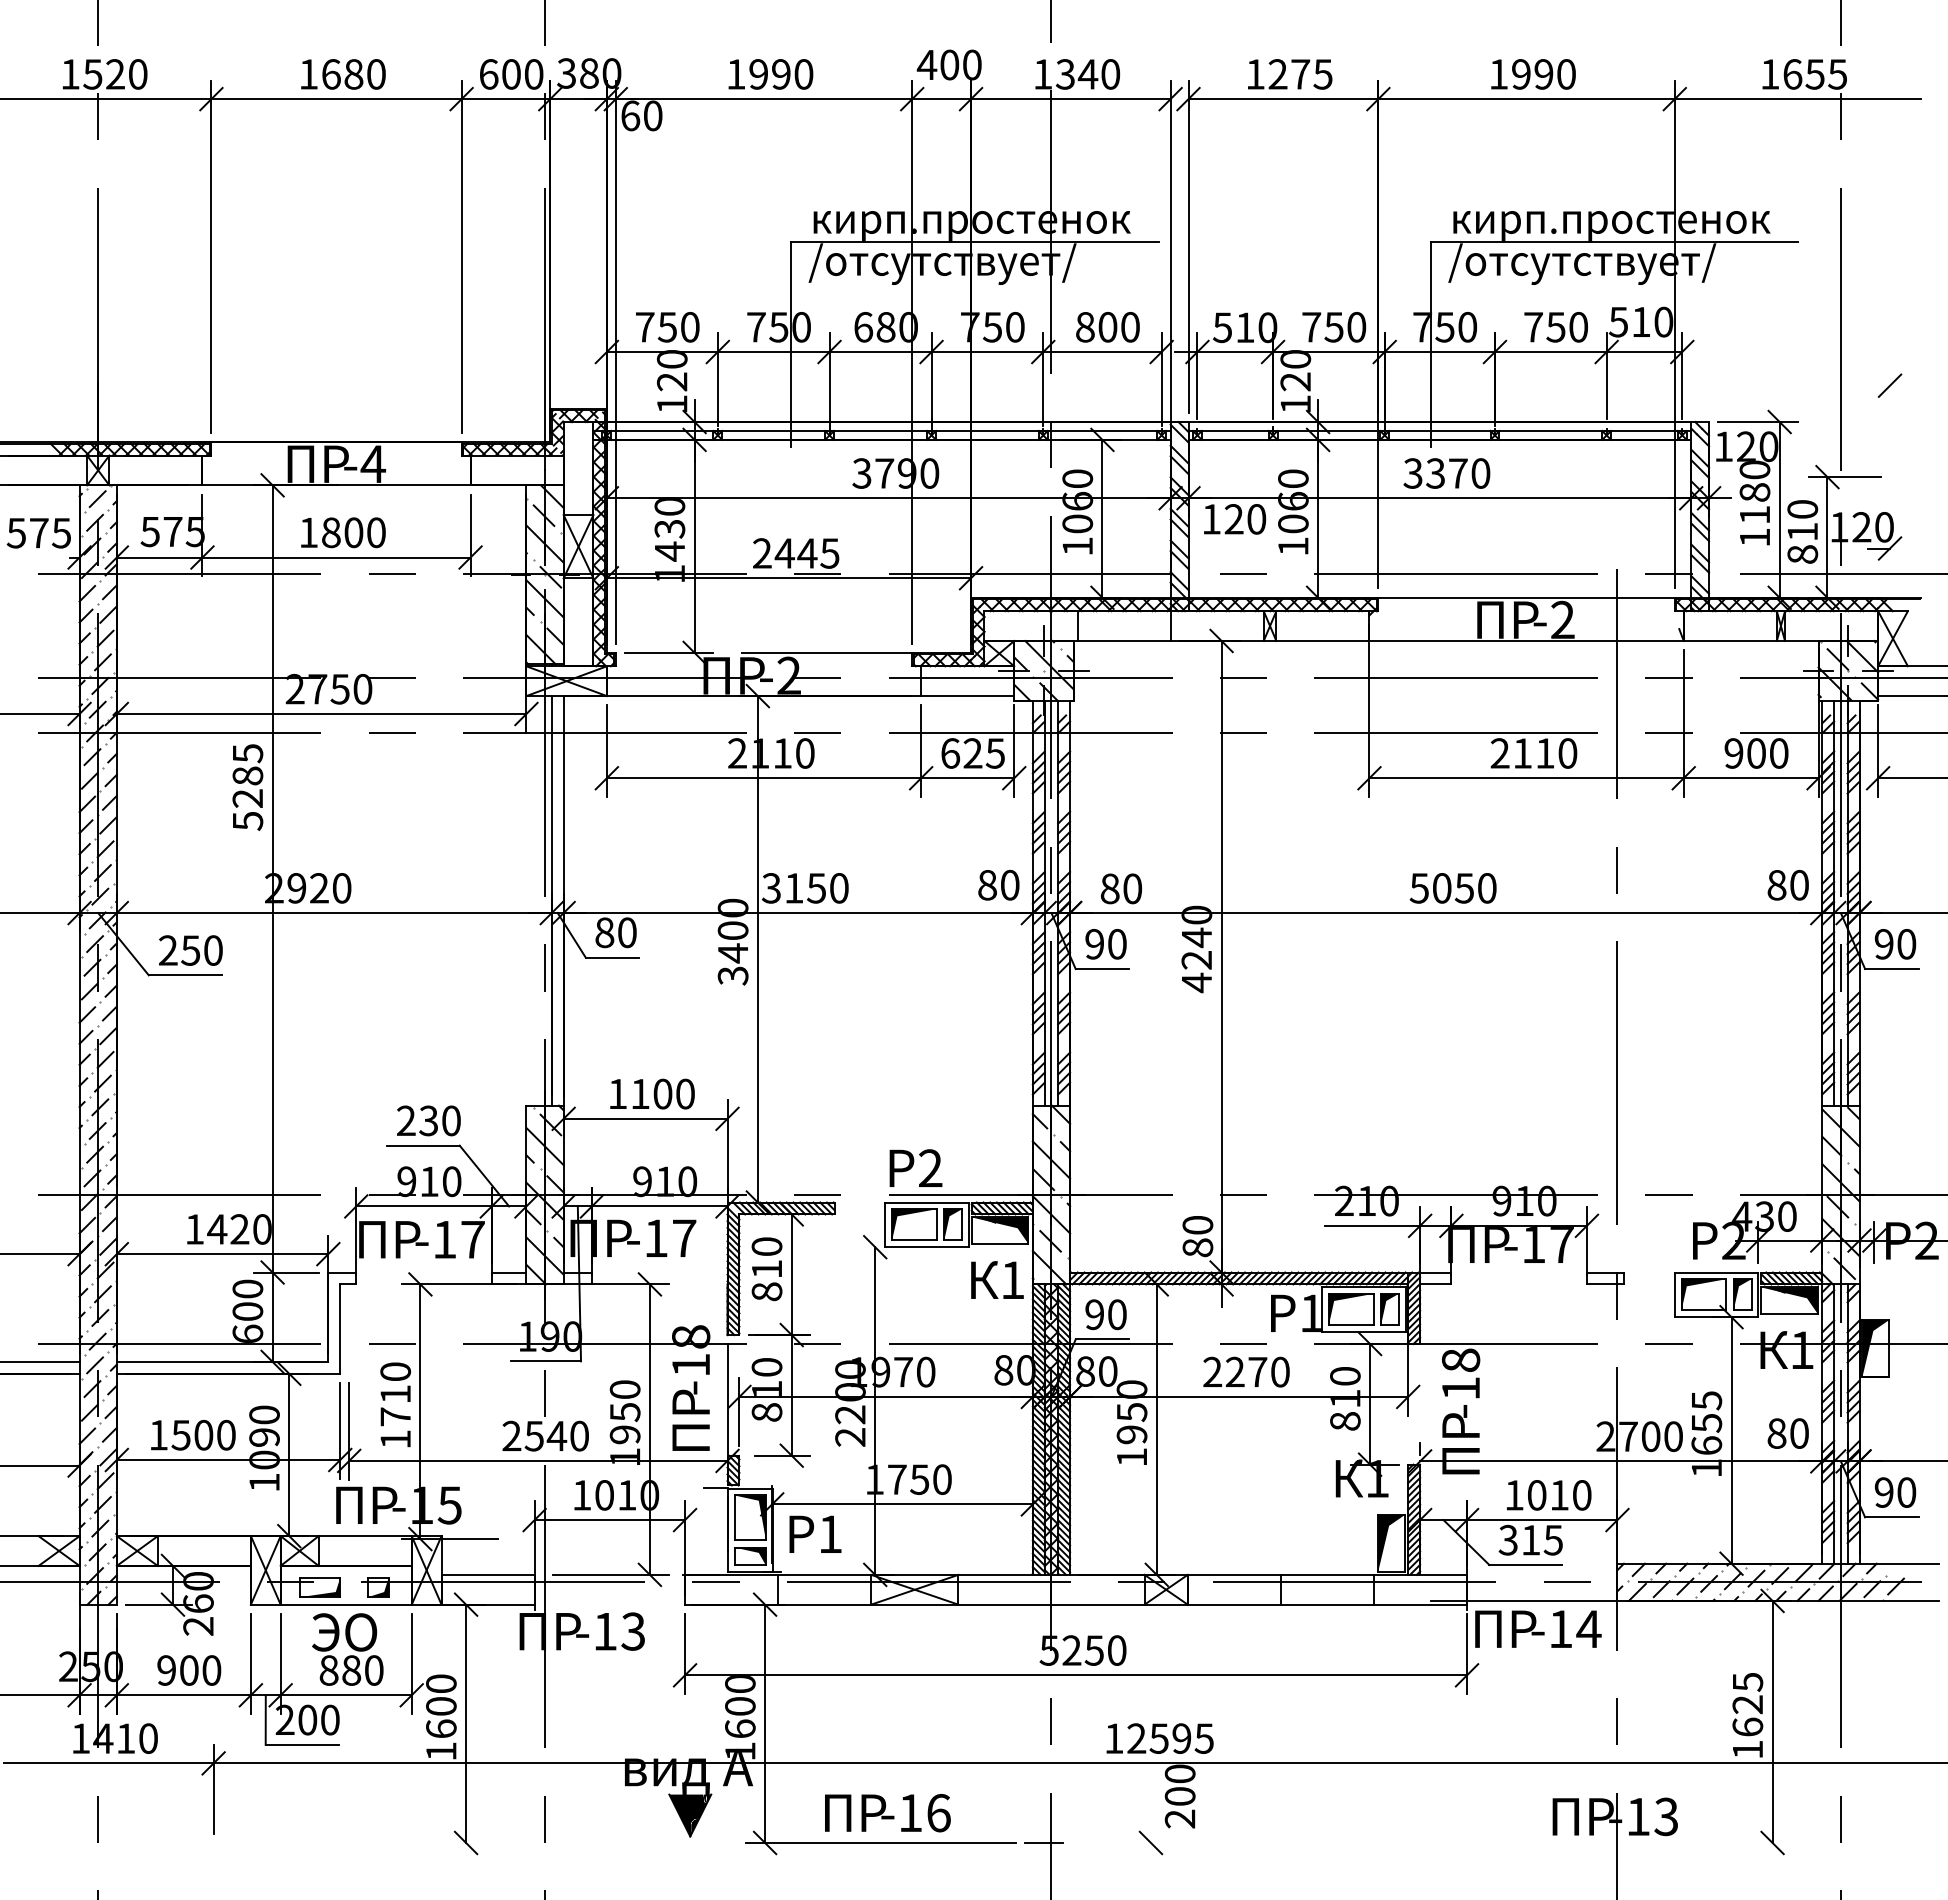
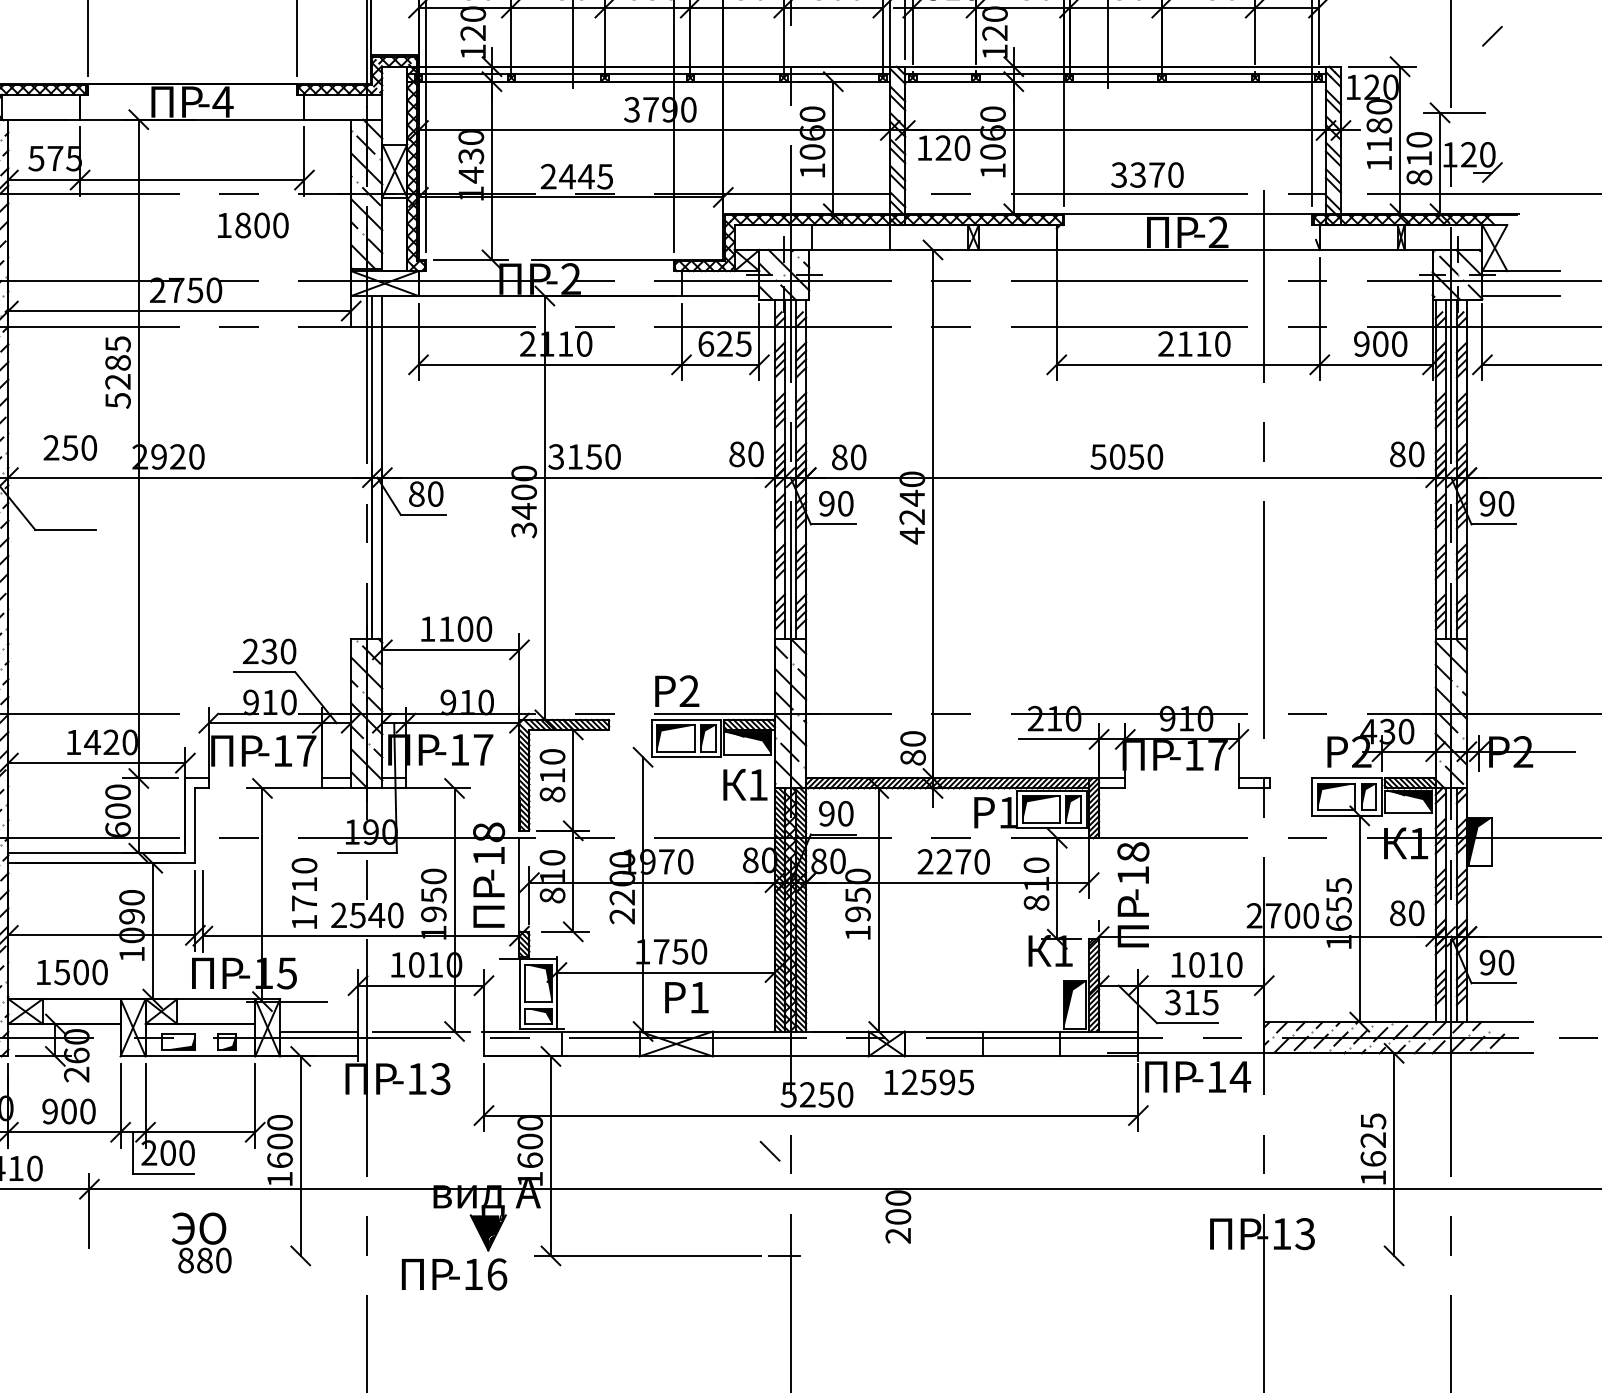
text: (1446, 473) -> (1147, 175), moved
text: (343, 532) -> (253, 225), moved
text: (190, 950) -> (70, 447), moved
text: (395, 1404) -> (304, 893), moved
text: (193, 1434) -> (72, 971), moved
text: (815, 1533) -> (686, 996), moved
text: (347, 1649) -> (201, 1242), moved
text: (1159, 1738) -> (928, 1082), moved
text: (887, 1813) -> (454, 1274), moved
line: (1150, 1842) -> (769, 1150), moved

